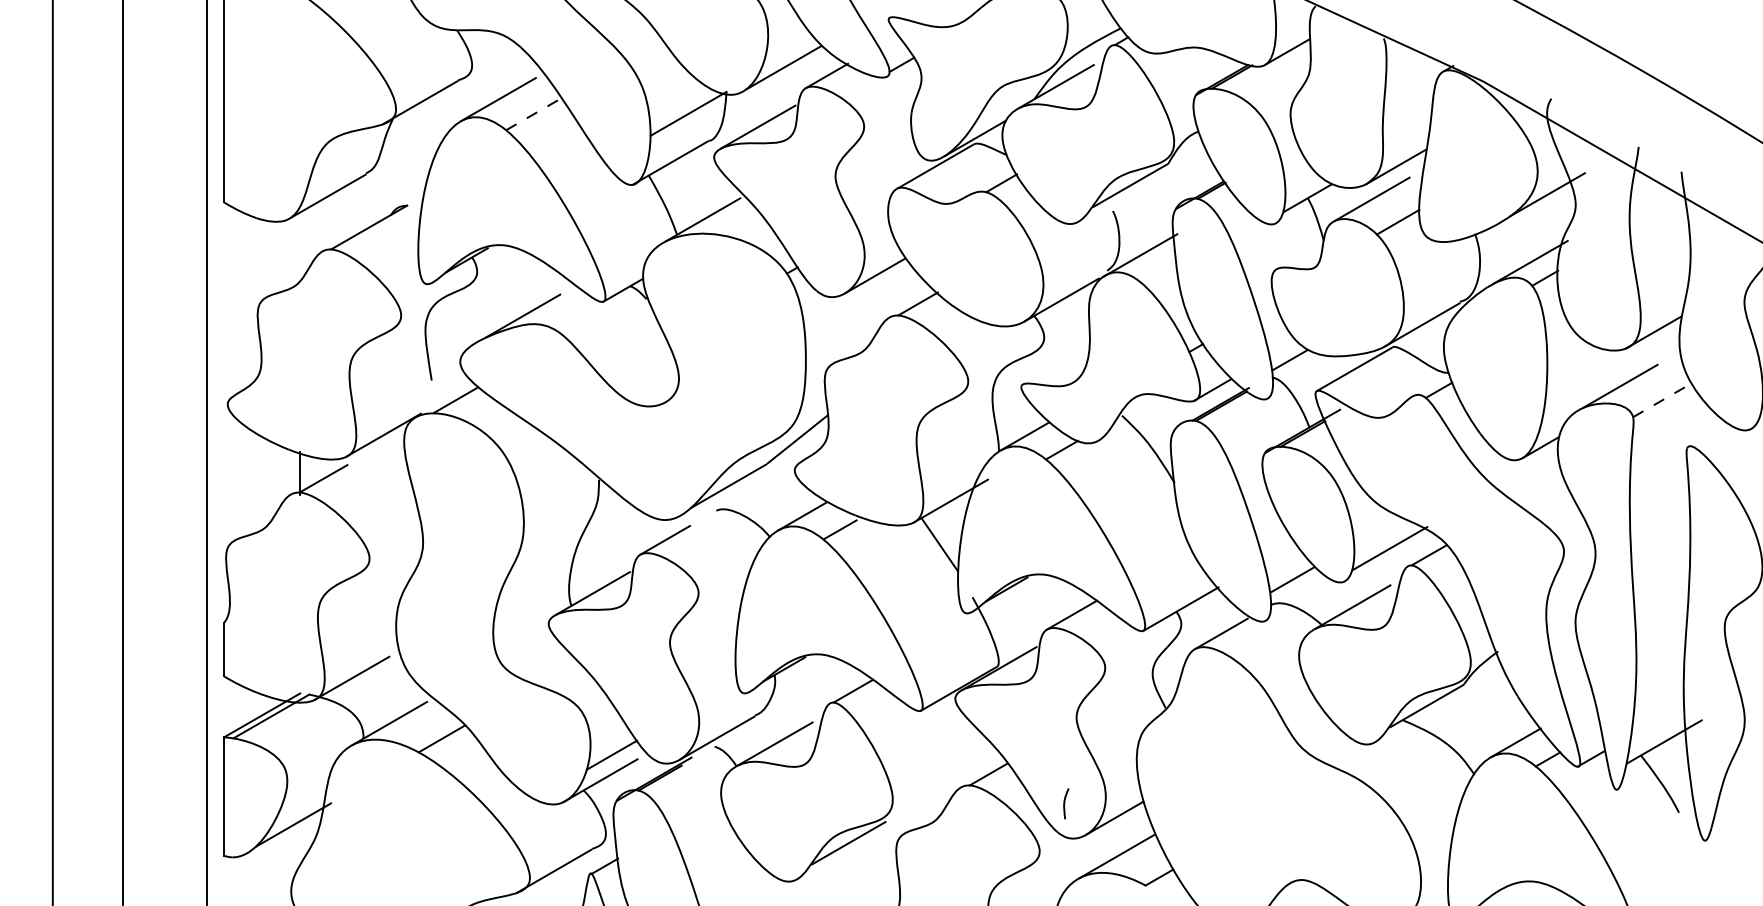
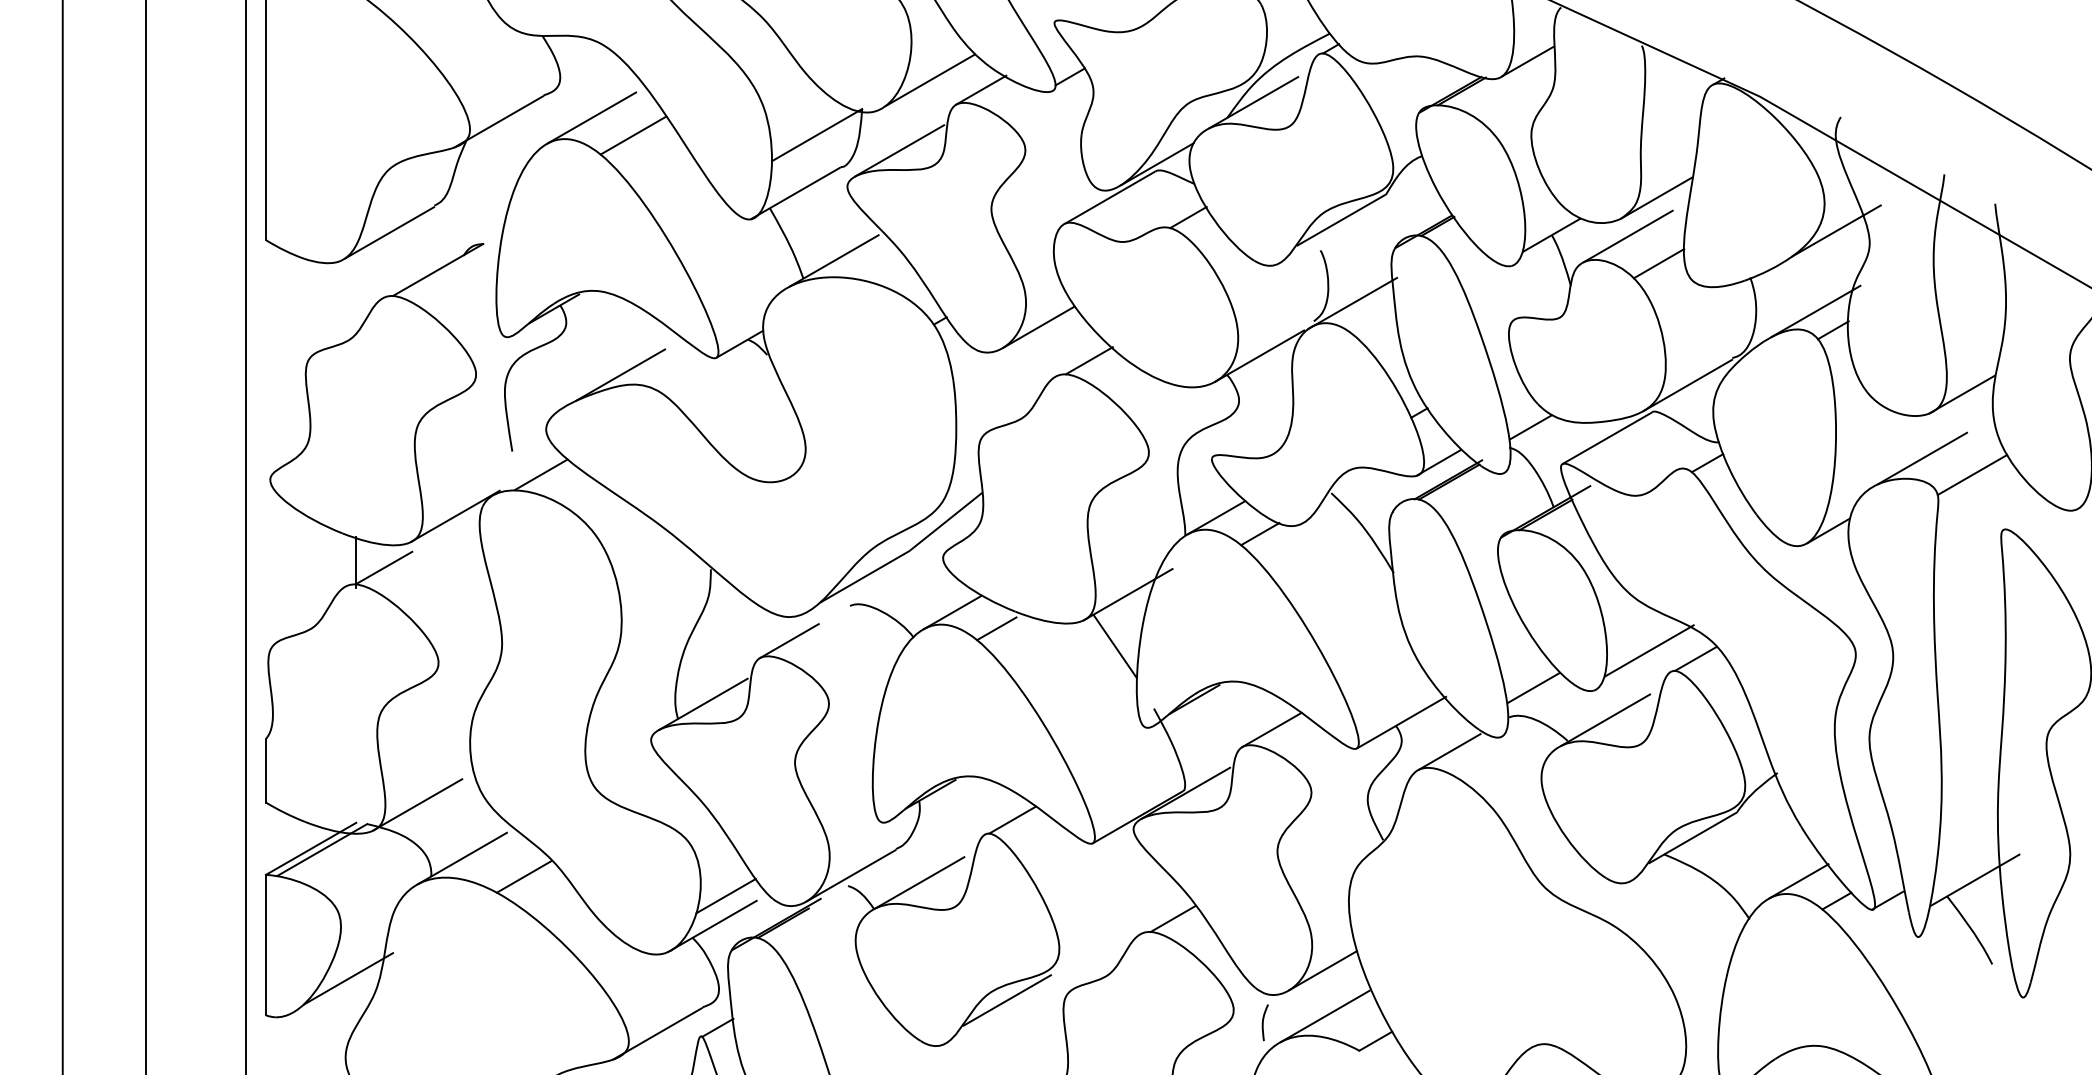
line: (533, 114) -> (633, 135), dashed -> solid
line: (1662, 399) -> (1972, 474), dashed -> solid
curve: (1064, 803) -> (1263, 1022), moved

